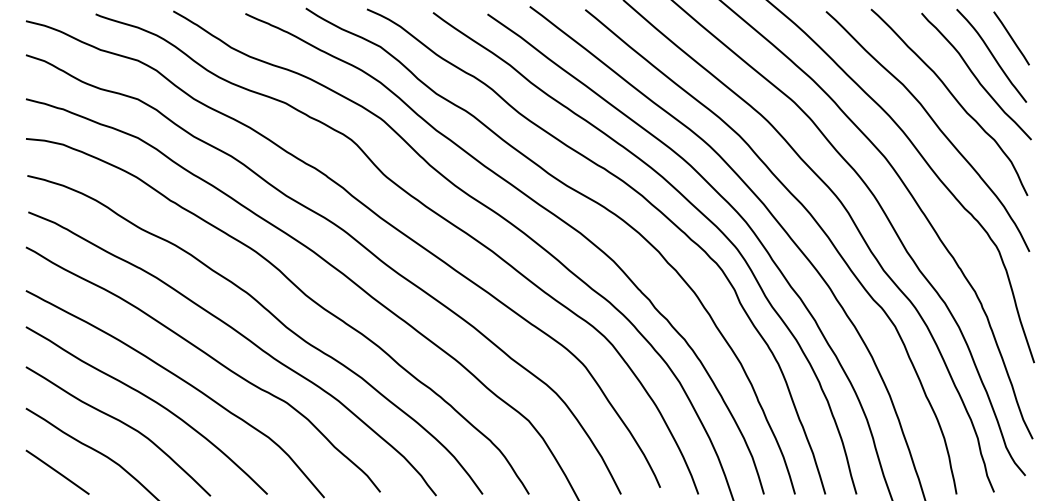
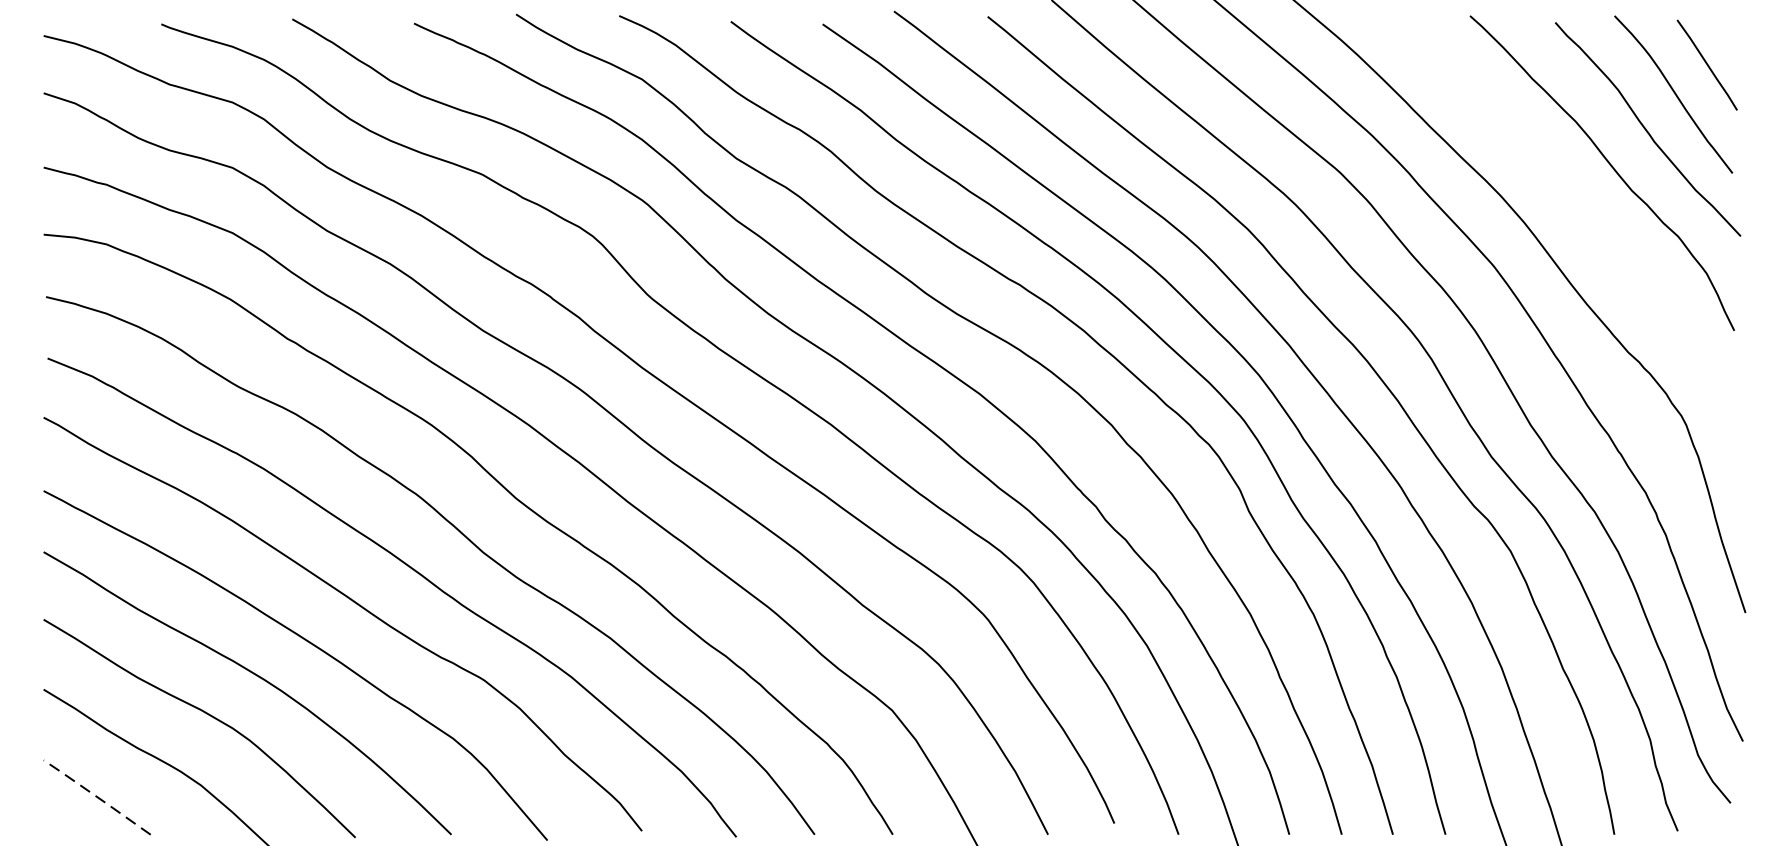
curve: (935, 125) -> (1578, 212), removed
line: (57, 471) -> (96, 796), solid -> dashed

